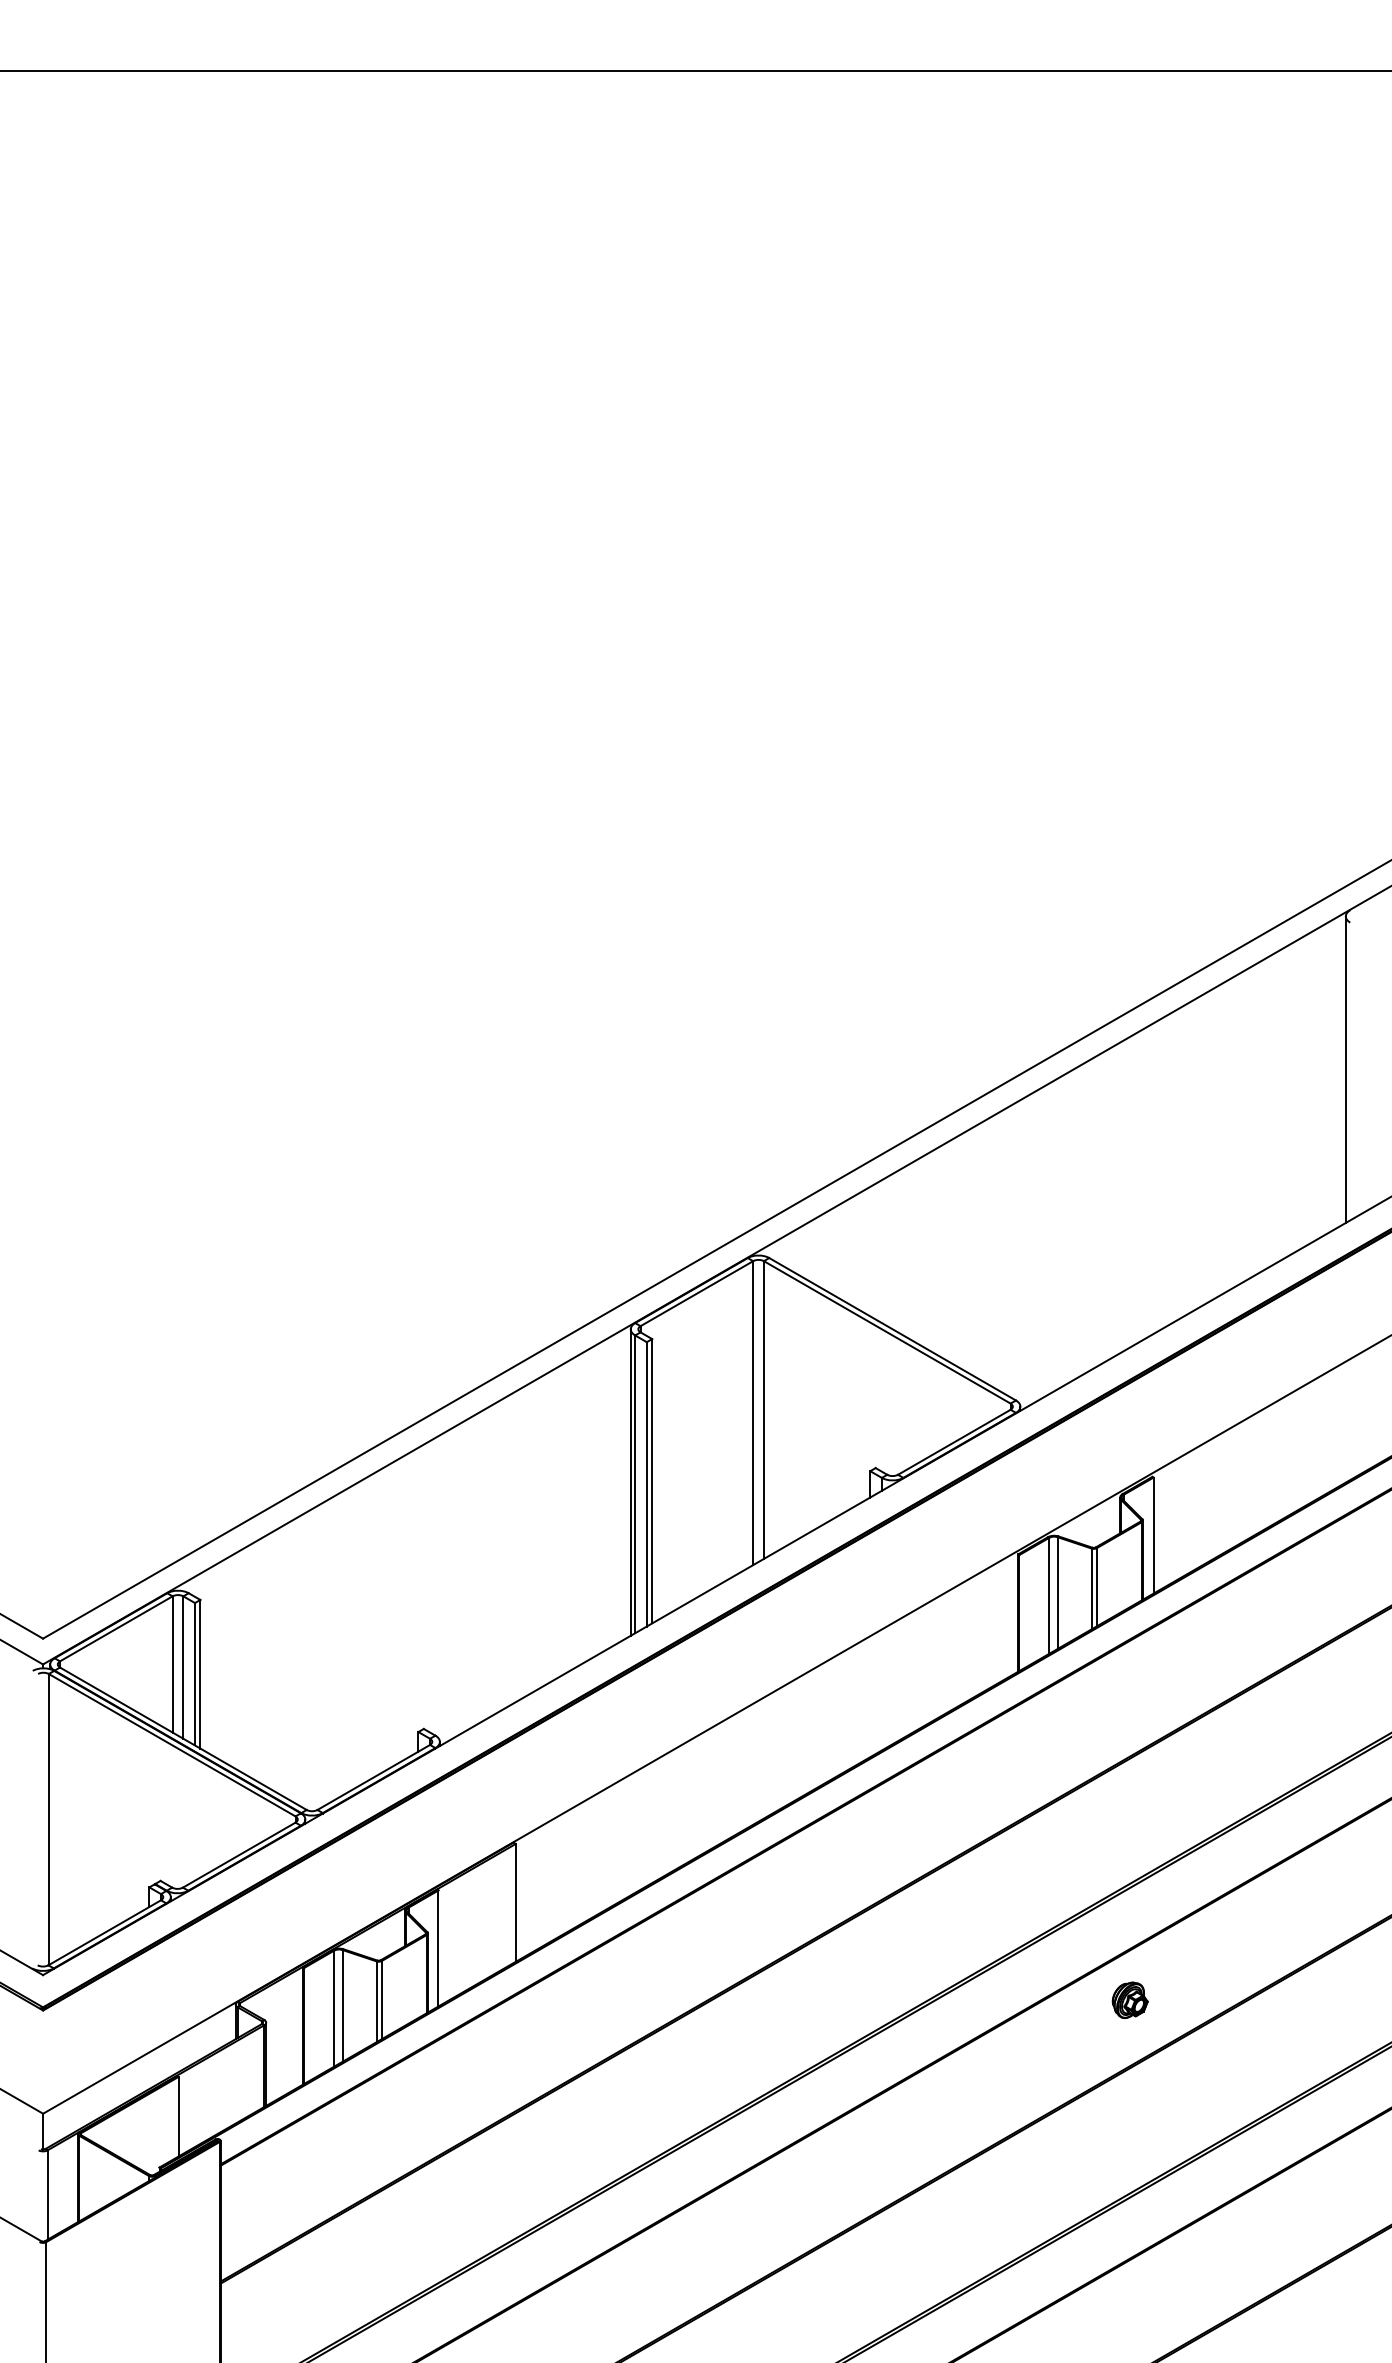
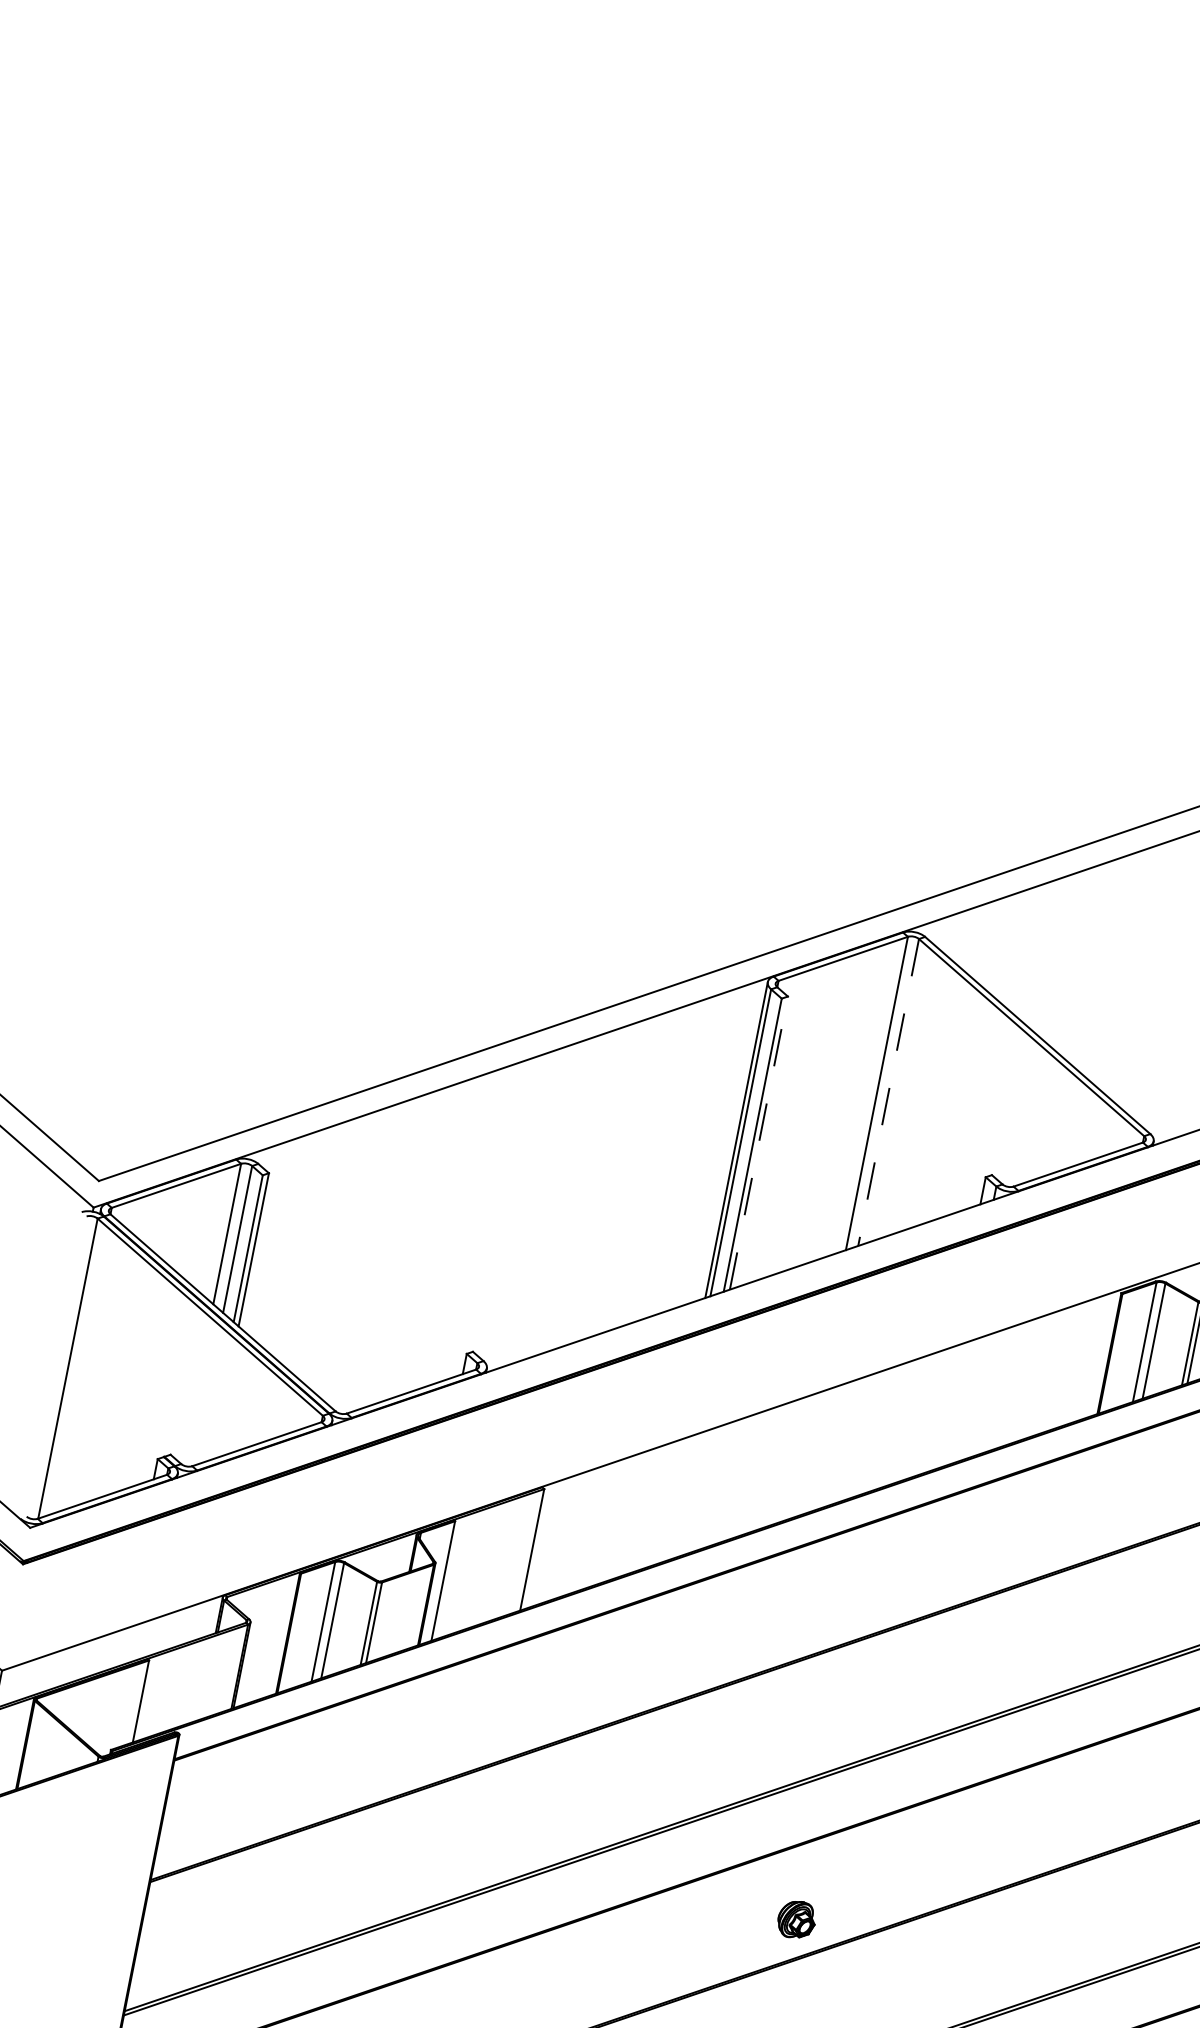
line: (763, 1410) -> (888, 1092), solid -> dashed
line: (652, 1480) -> (759, 1142), solid -> dashed
part: (1129, 1999) -> (796, 1918), moved

